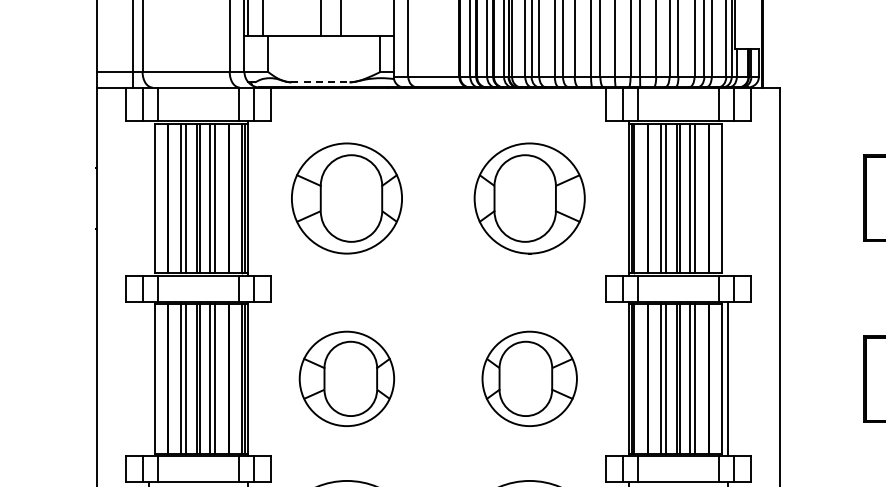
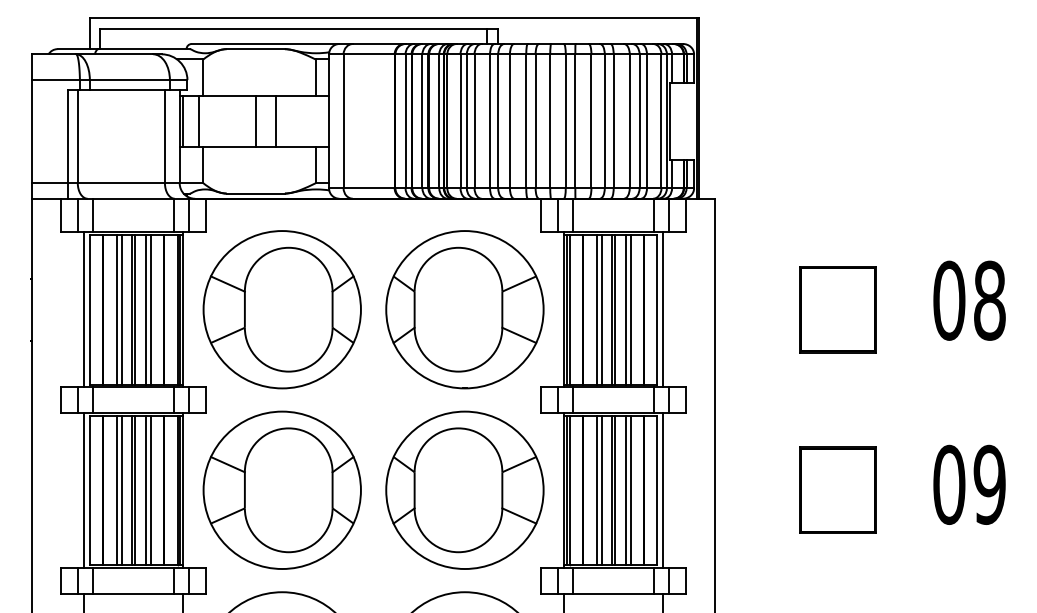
line: (321, 82) -> (256, 193), dashed -> solid
line: (149, 198) -> (84, 309), added
part: (346, 198) -> (281, 309), size x1.43
part: (529, 198) -> (464, 309), size x1.43
line: (727, 198) -> (662, 309), added
line: (149, 378) -> (84, 489), added
part: (346, 378) -> (281, 489), size x1.67
part: (529, 378) -> (464, 489), size x1.67

